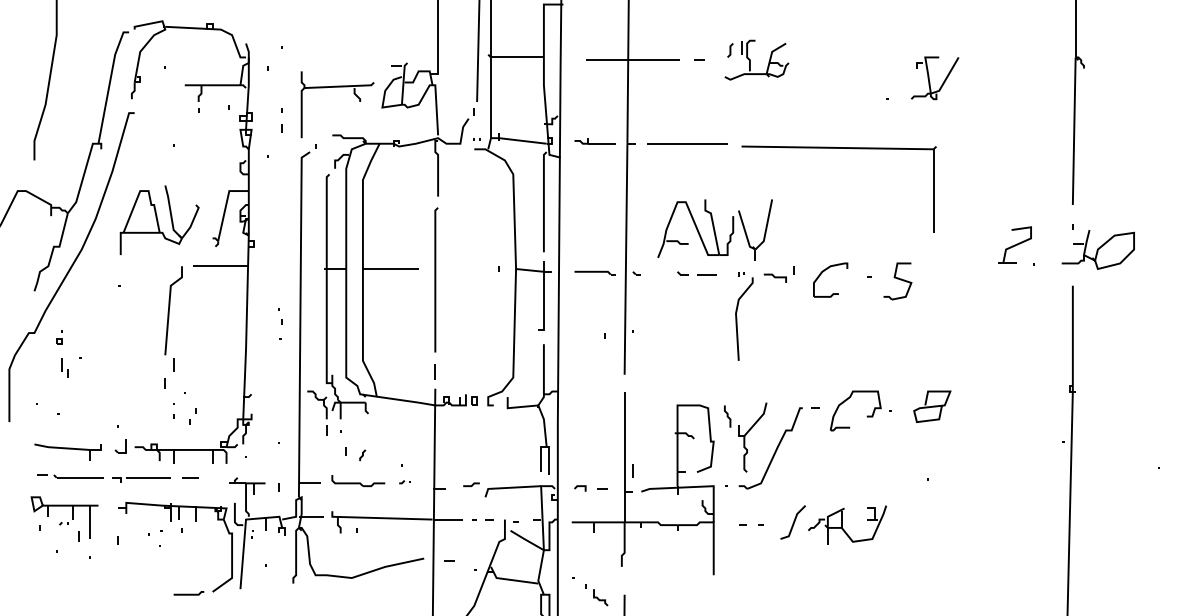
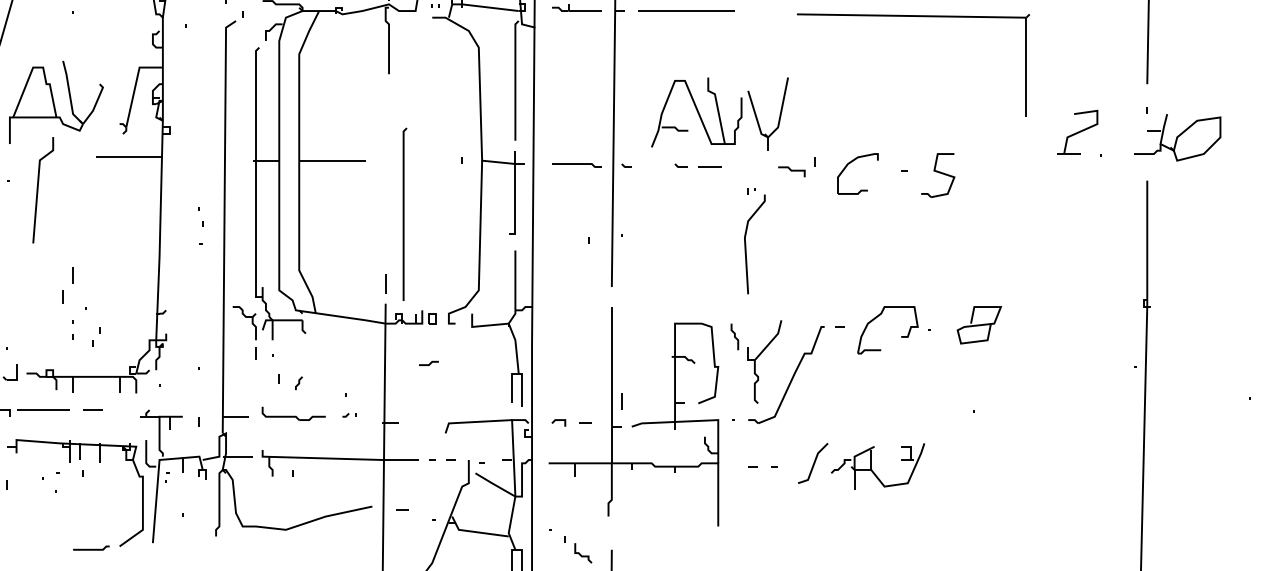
part: (838, 148) -> (912, 16), moved
line: (436, 279) -> (405, 213), moved
line: (169, 310) -> (38, 189), moved
part: (737, 316) -> (746, 241), moved
line: (471, 484) -> (428, 363), moved

